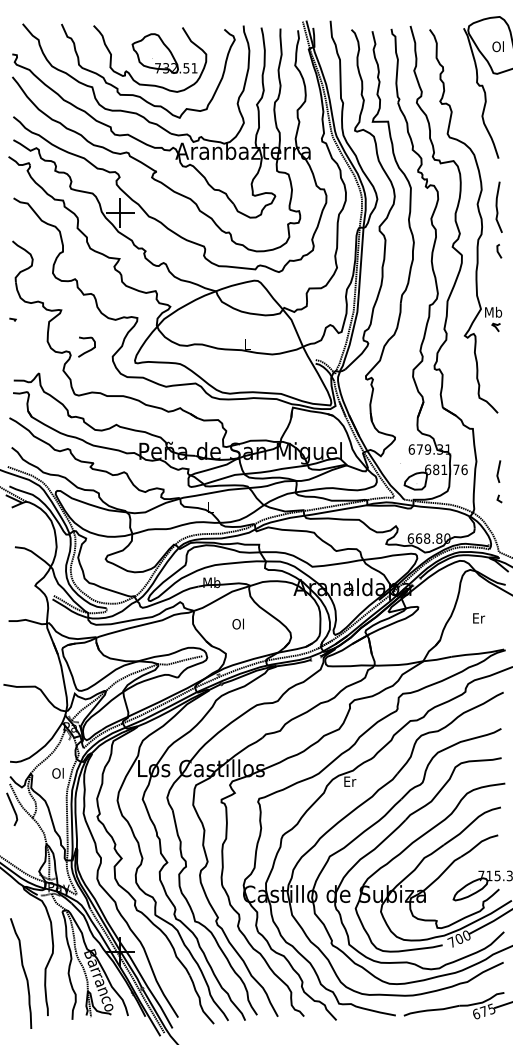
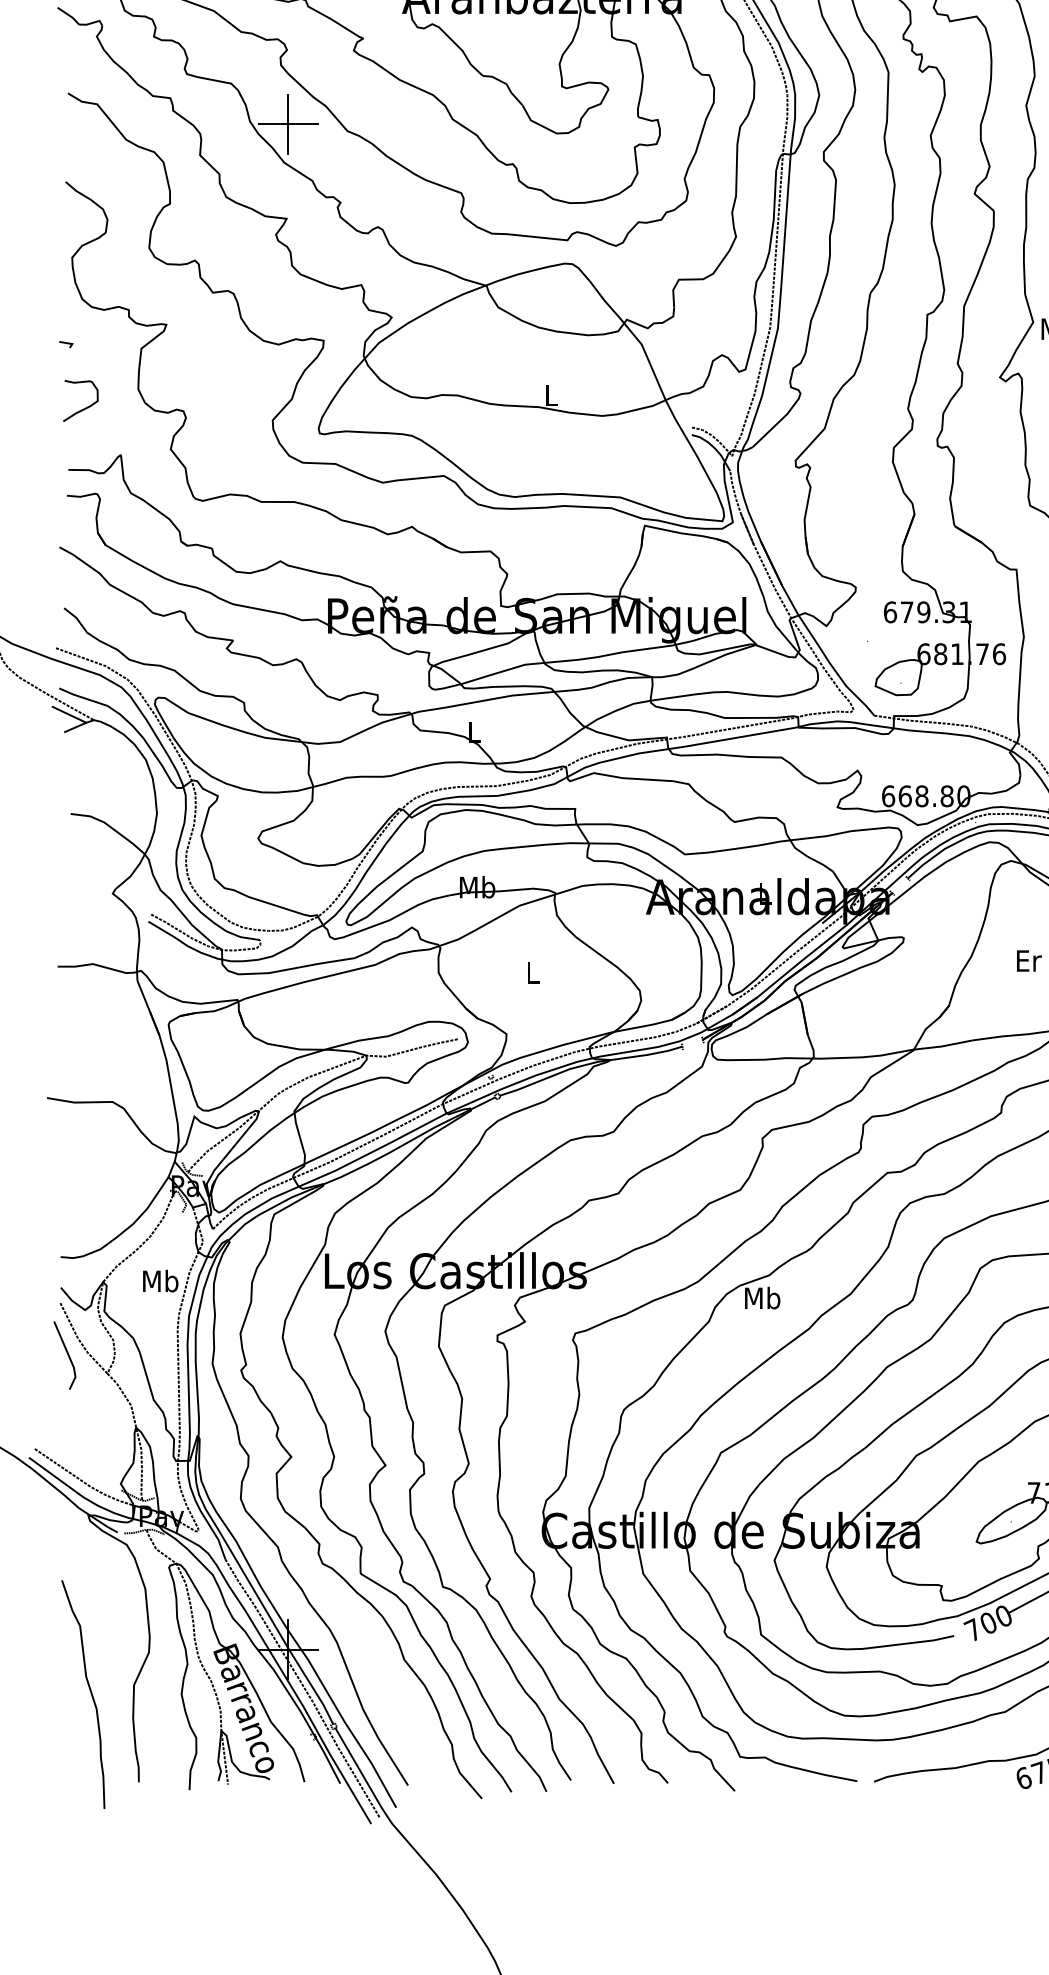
curve: (87, 350) -> (82, 407), moved
text: (237, 623) -> (530, 971), Ol -> L
text: (58, 773) -> (160, 1281), Ol -> Mb
text: (349, 781) -> (761, 1297), Er -> Mb

